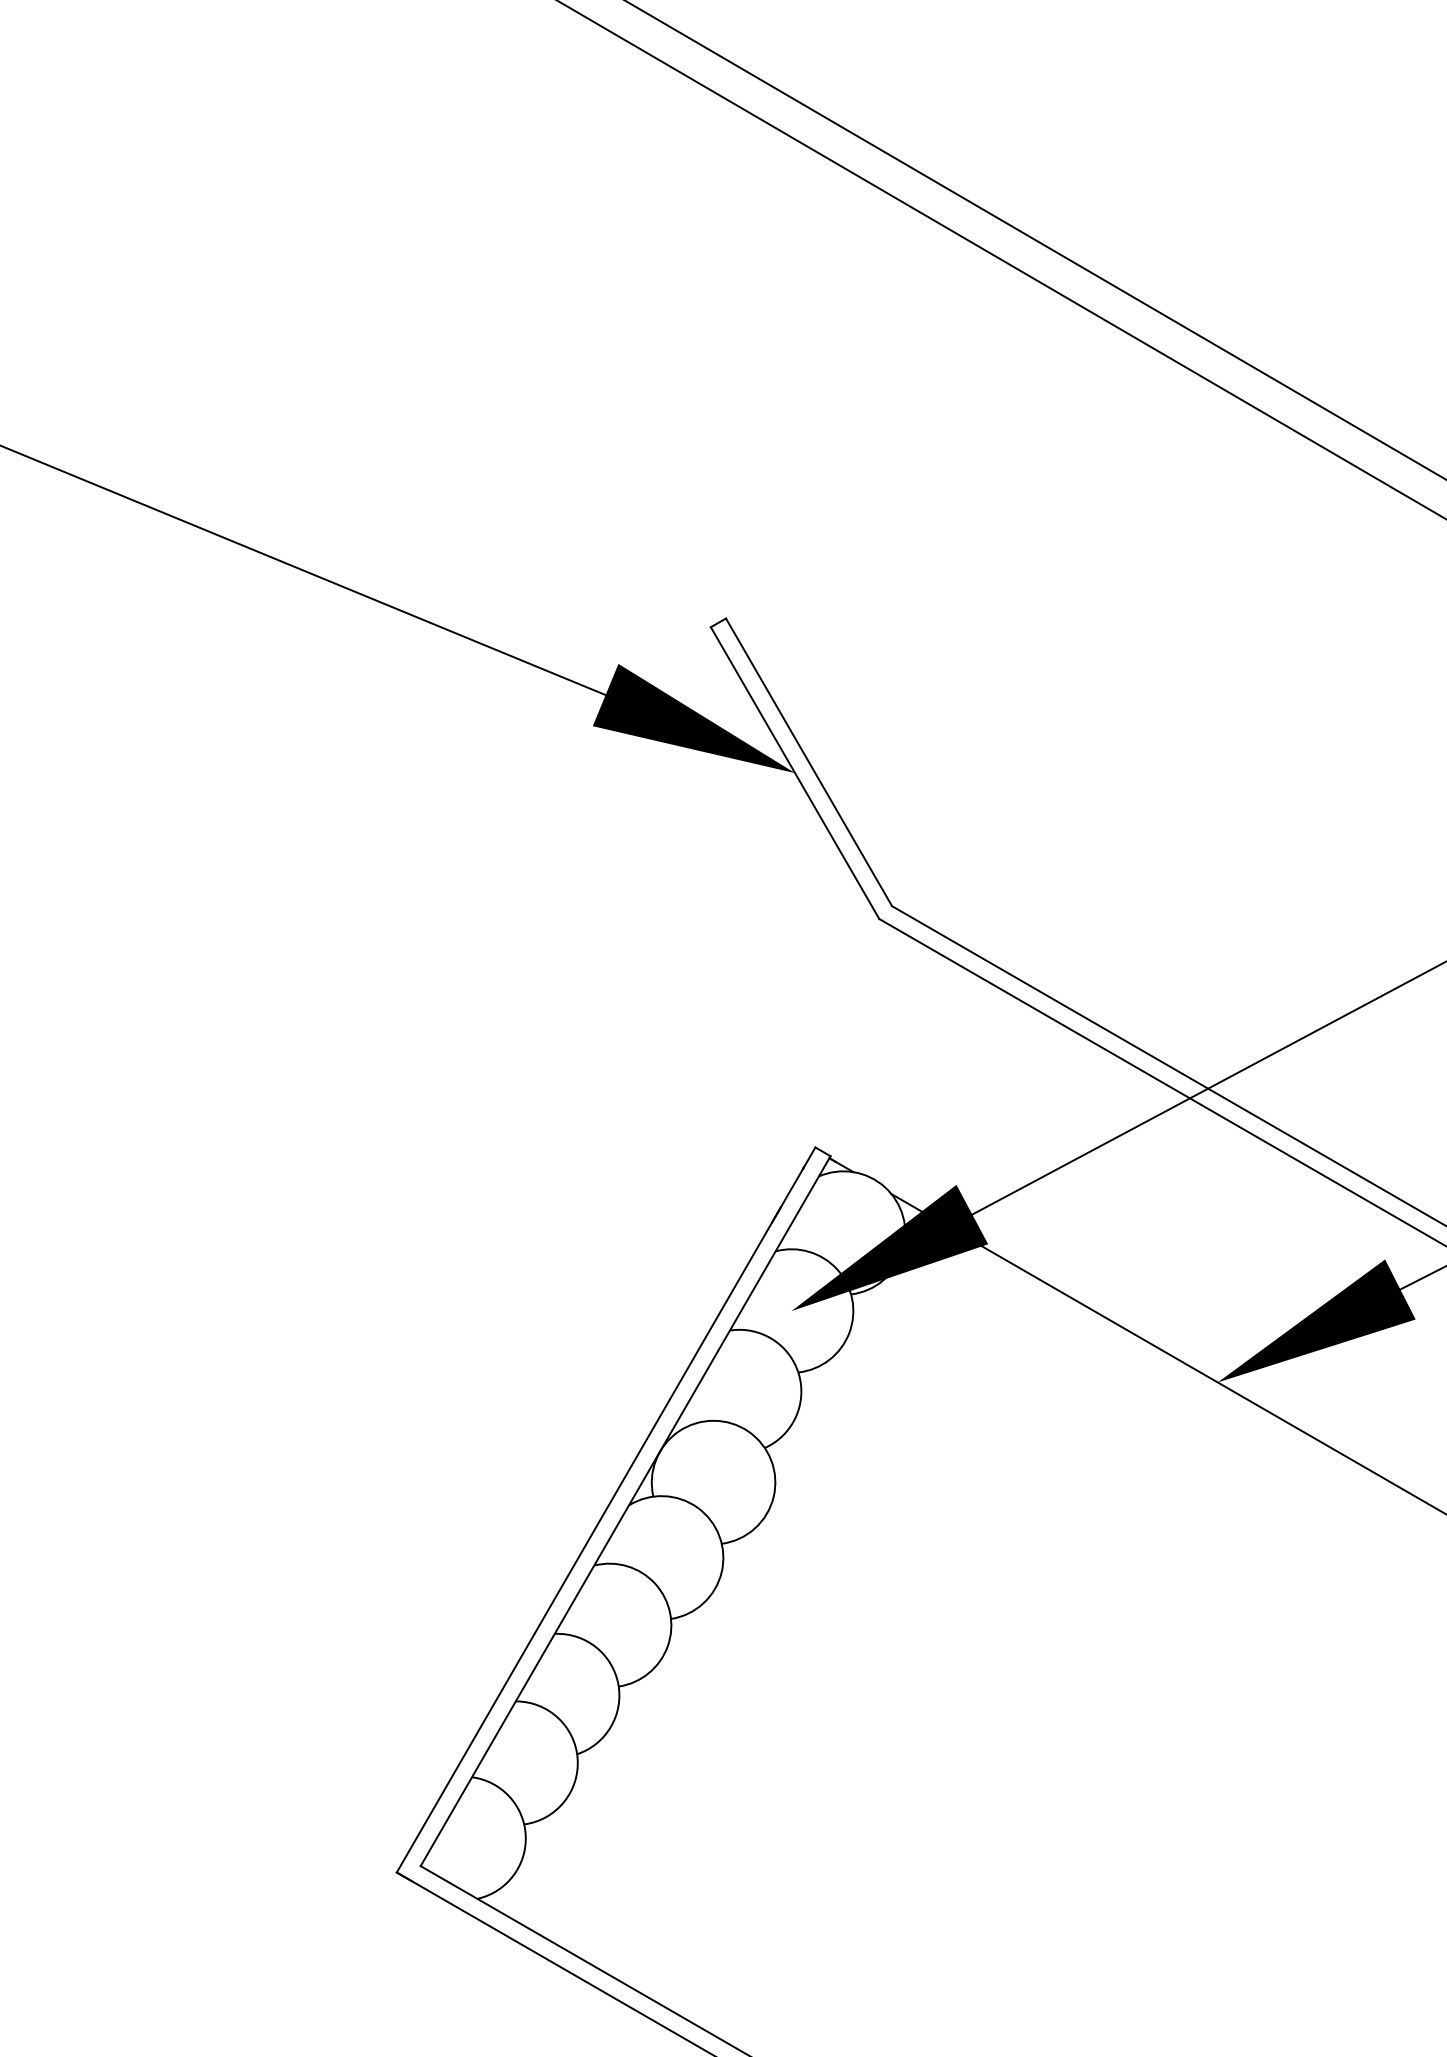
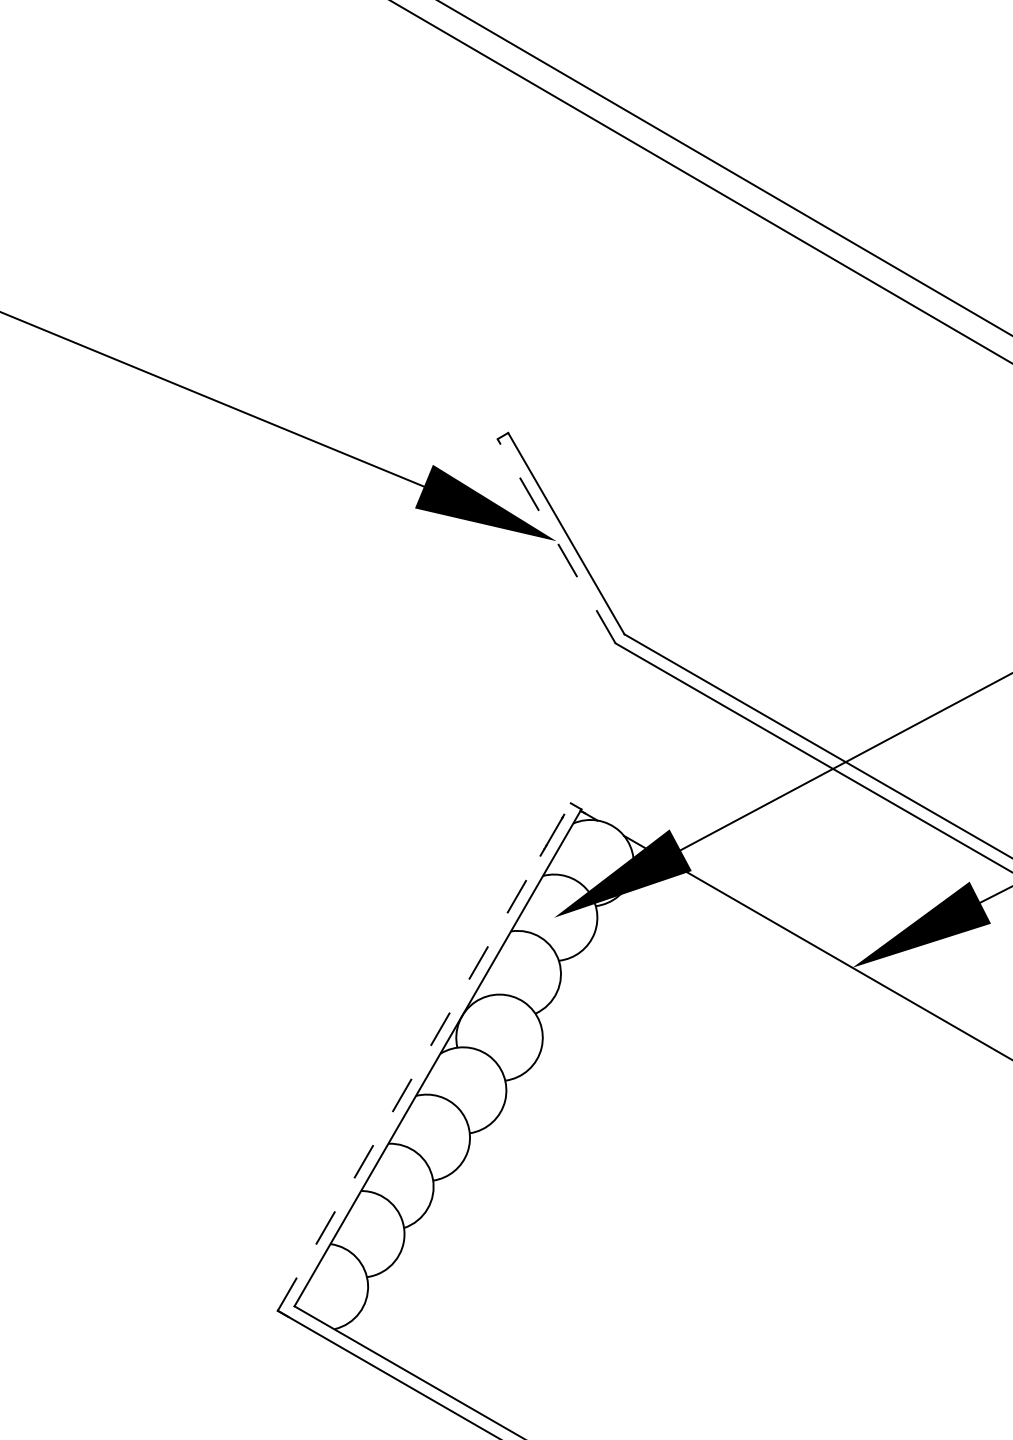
line: (794, 773) -> (556, 541), solid -> dashed
line: (606, 1509) -> (424, 1056), solid -> dashed

